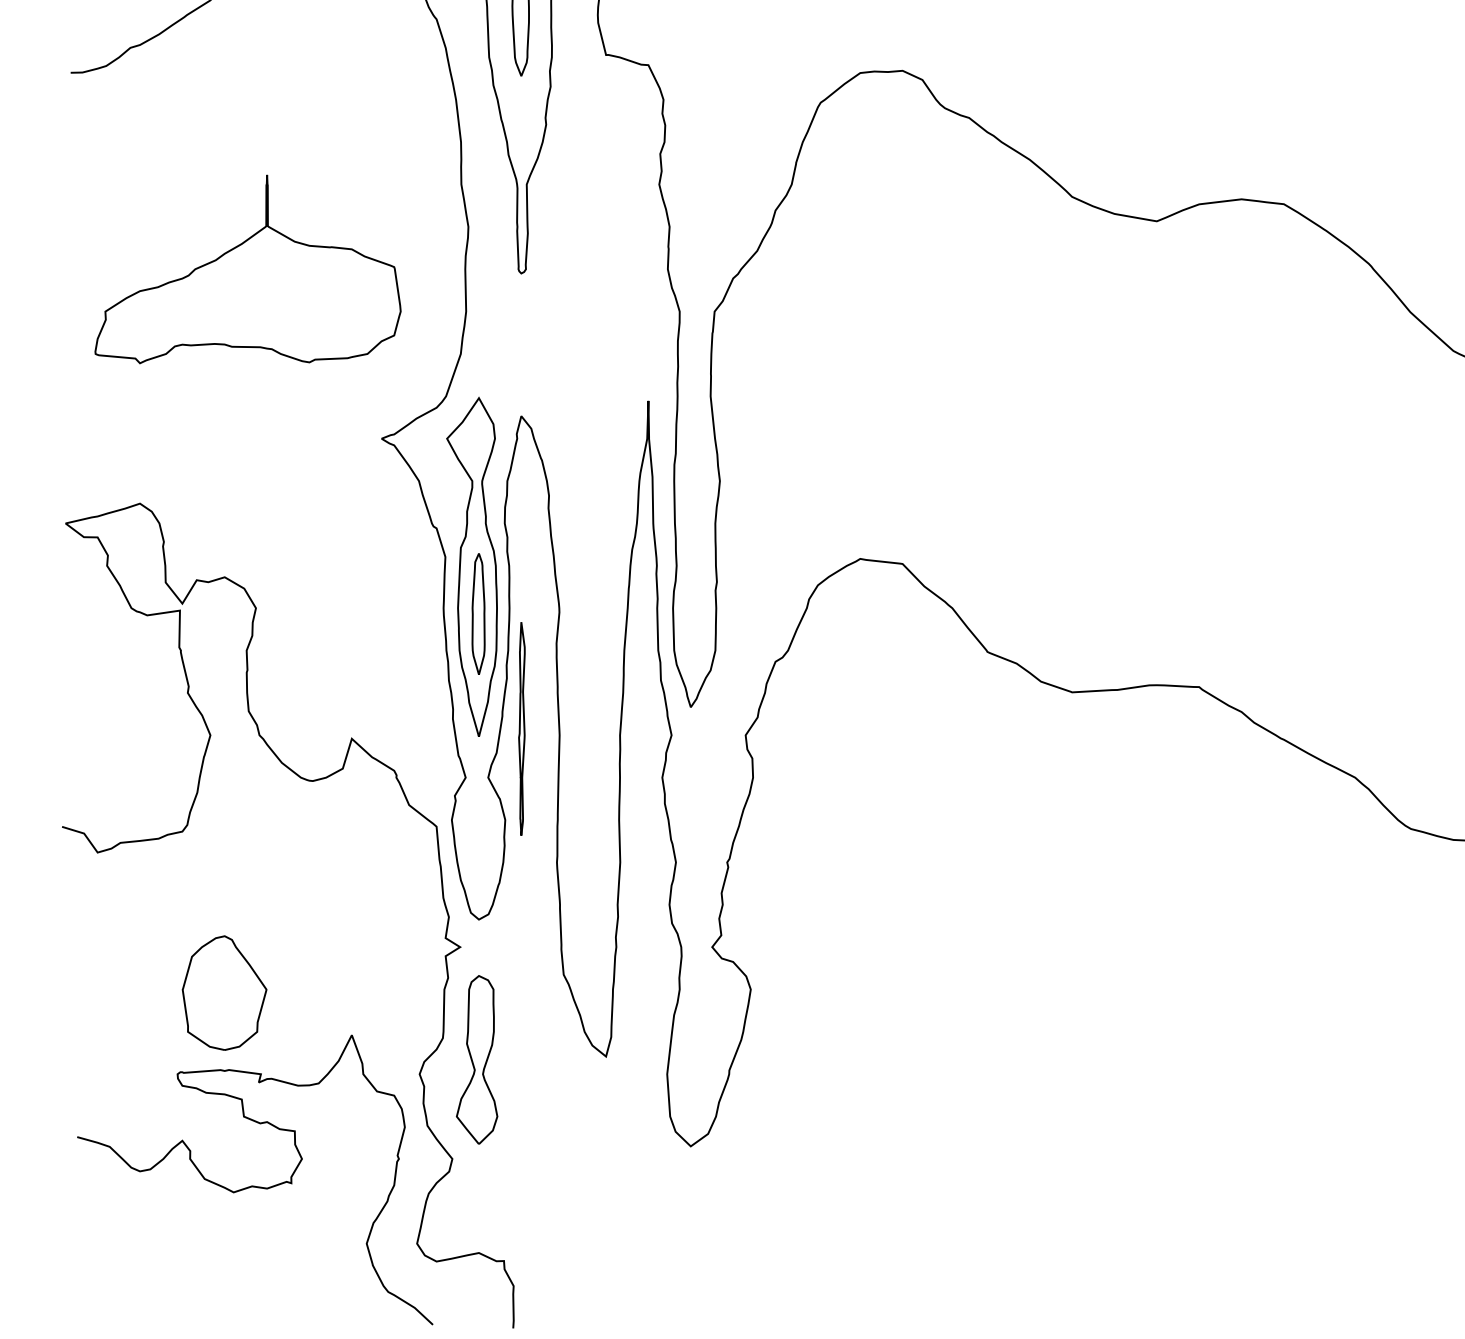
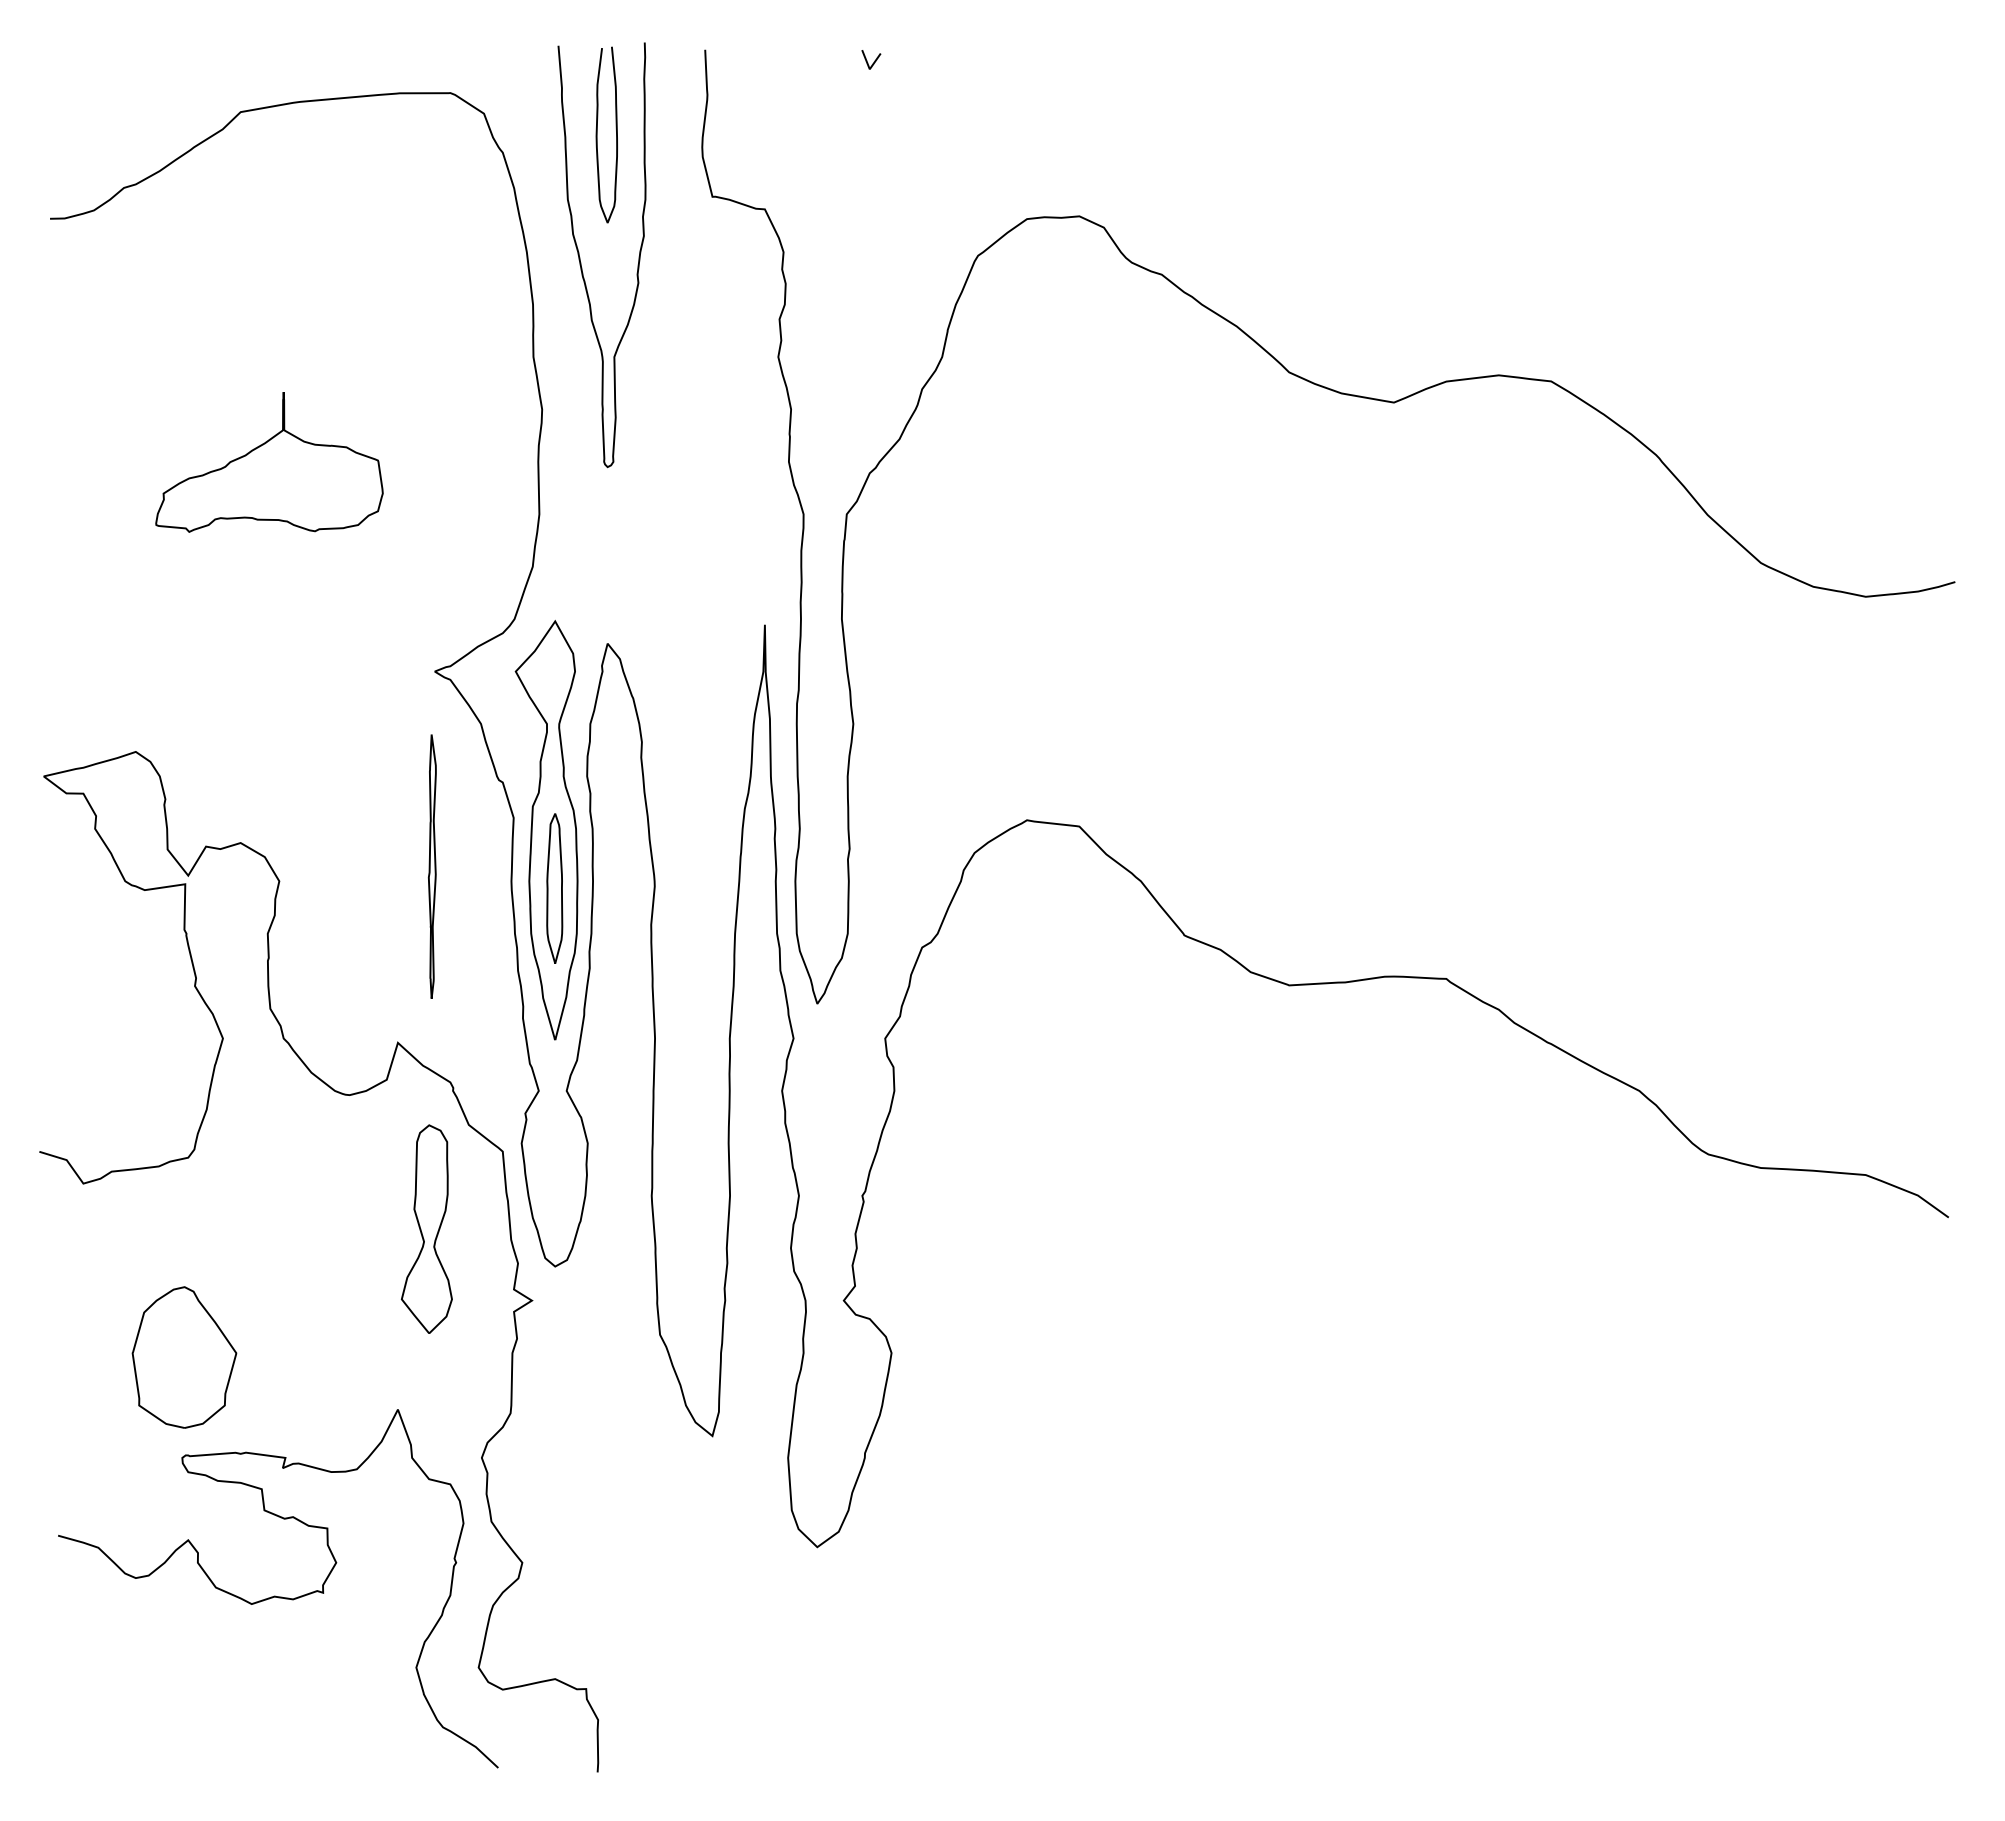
part: (248, 269) -> (269, 462), size x0.6
part: (522, 728) -> (432, 866), moved
part: (224, 993) -> (184, 1357), moved
part: (476, 1059) -> (426, 1228), moved

